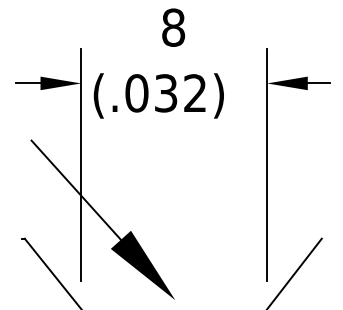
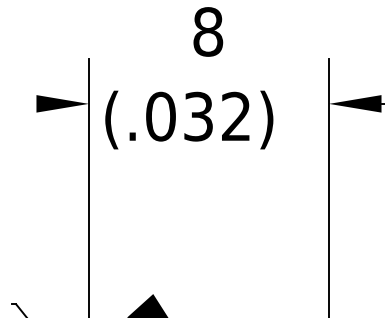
line: (28, 83) -> (20, 103), removed
line: (75, 189) -> (81, 240), removed

